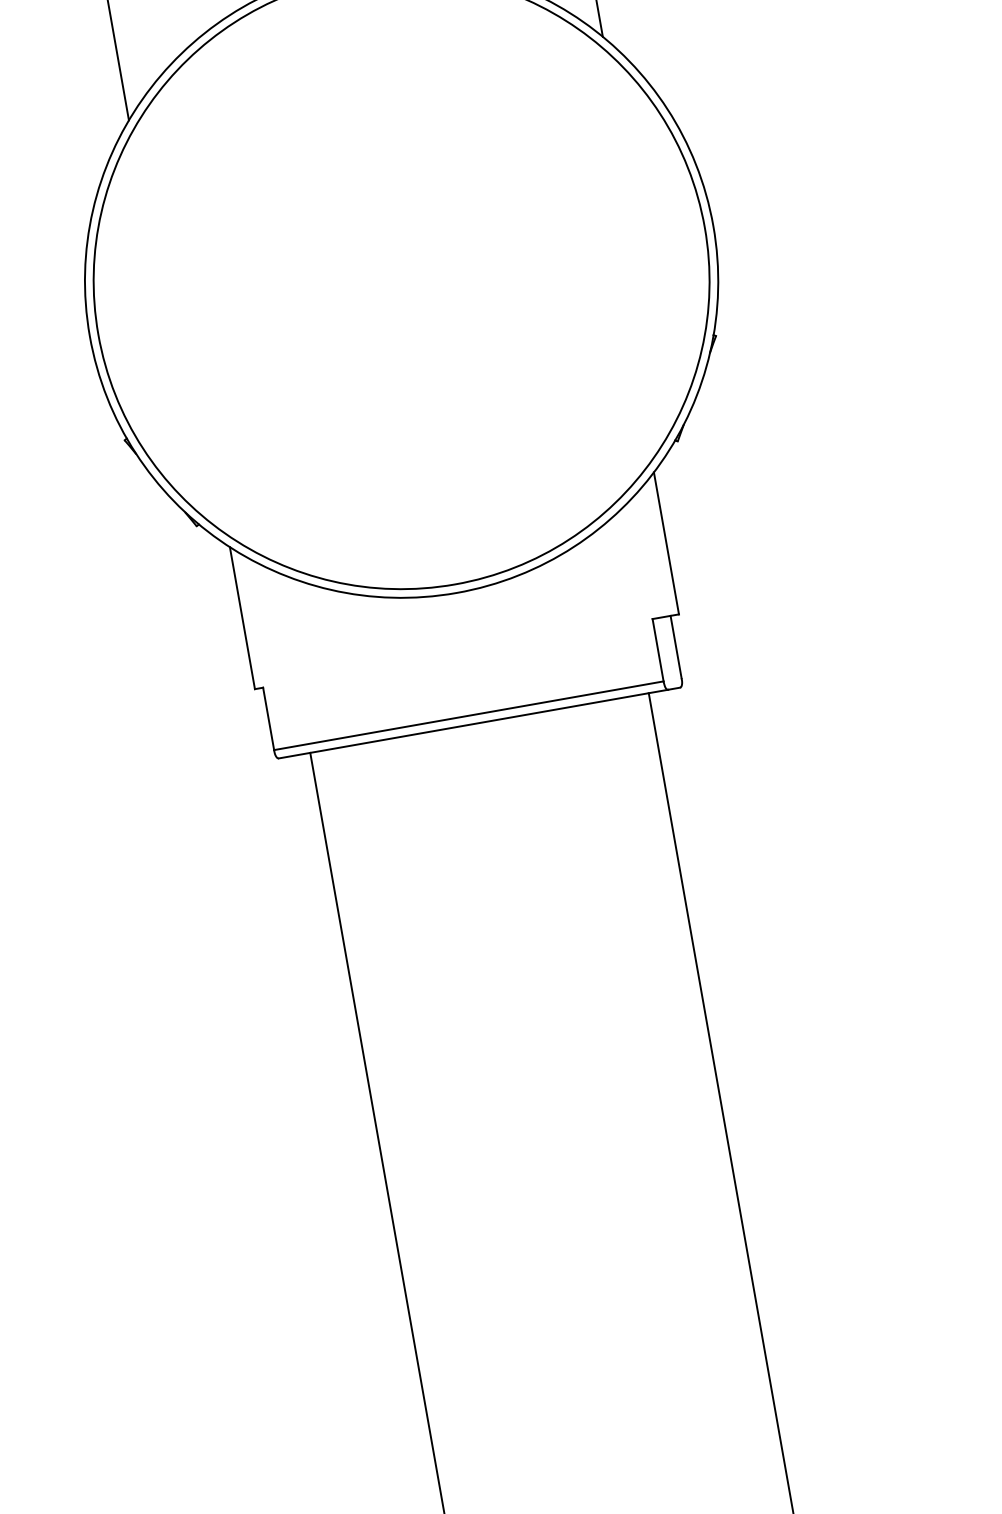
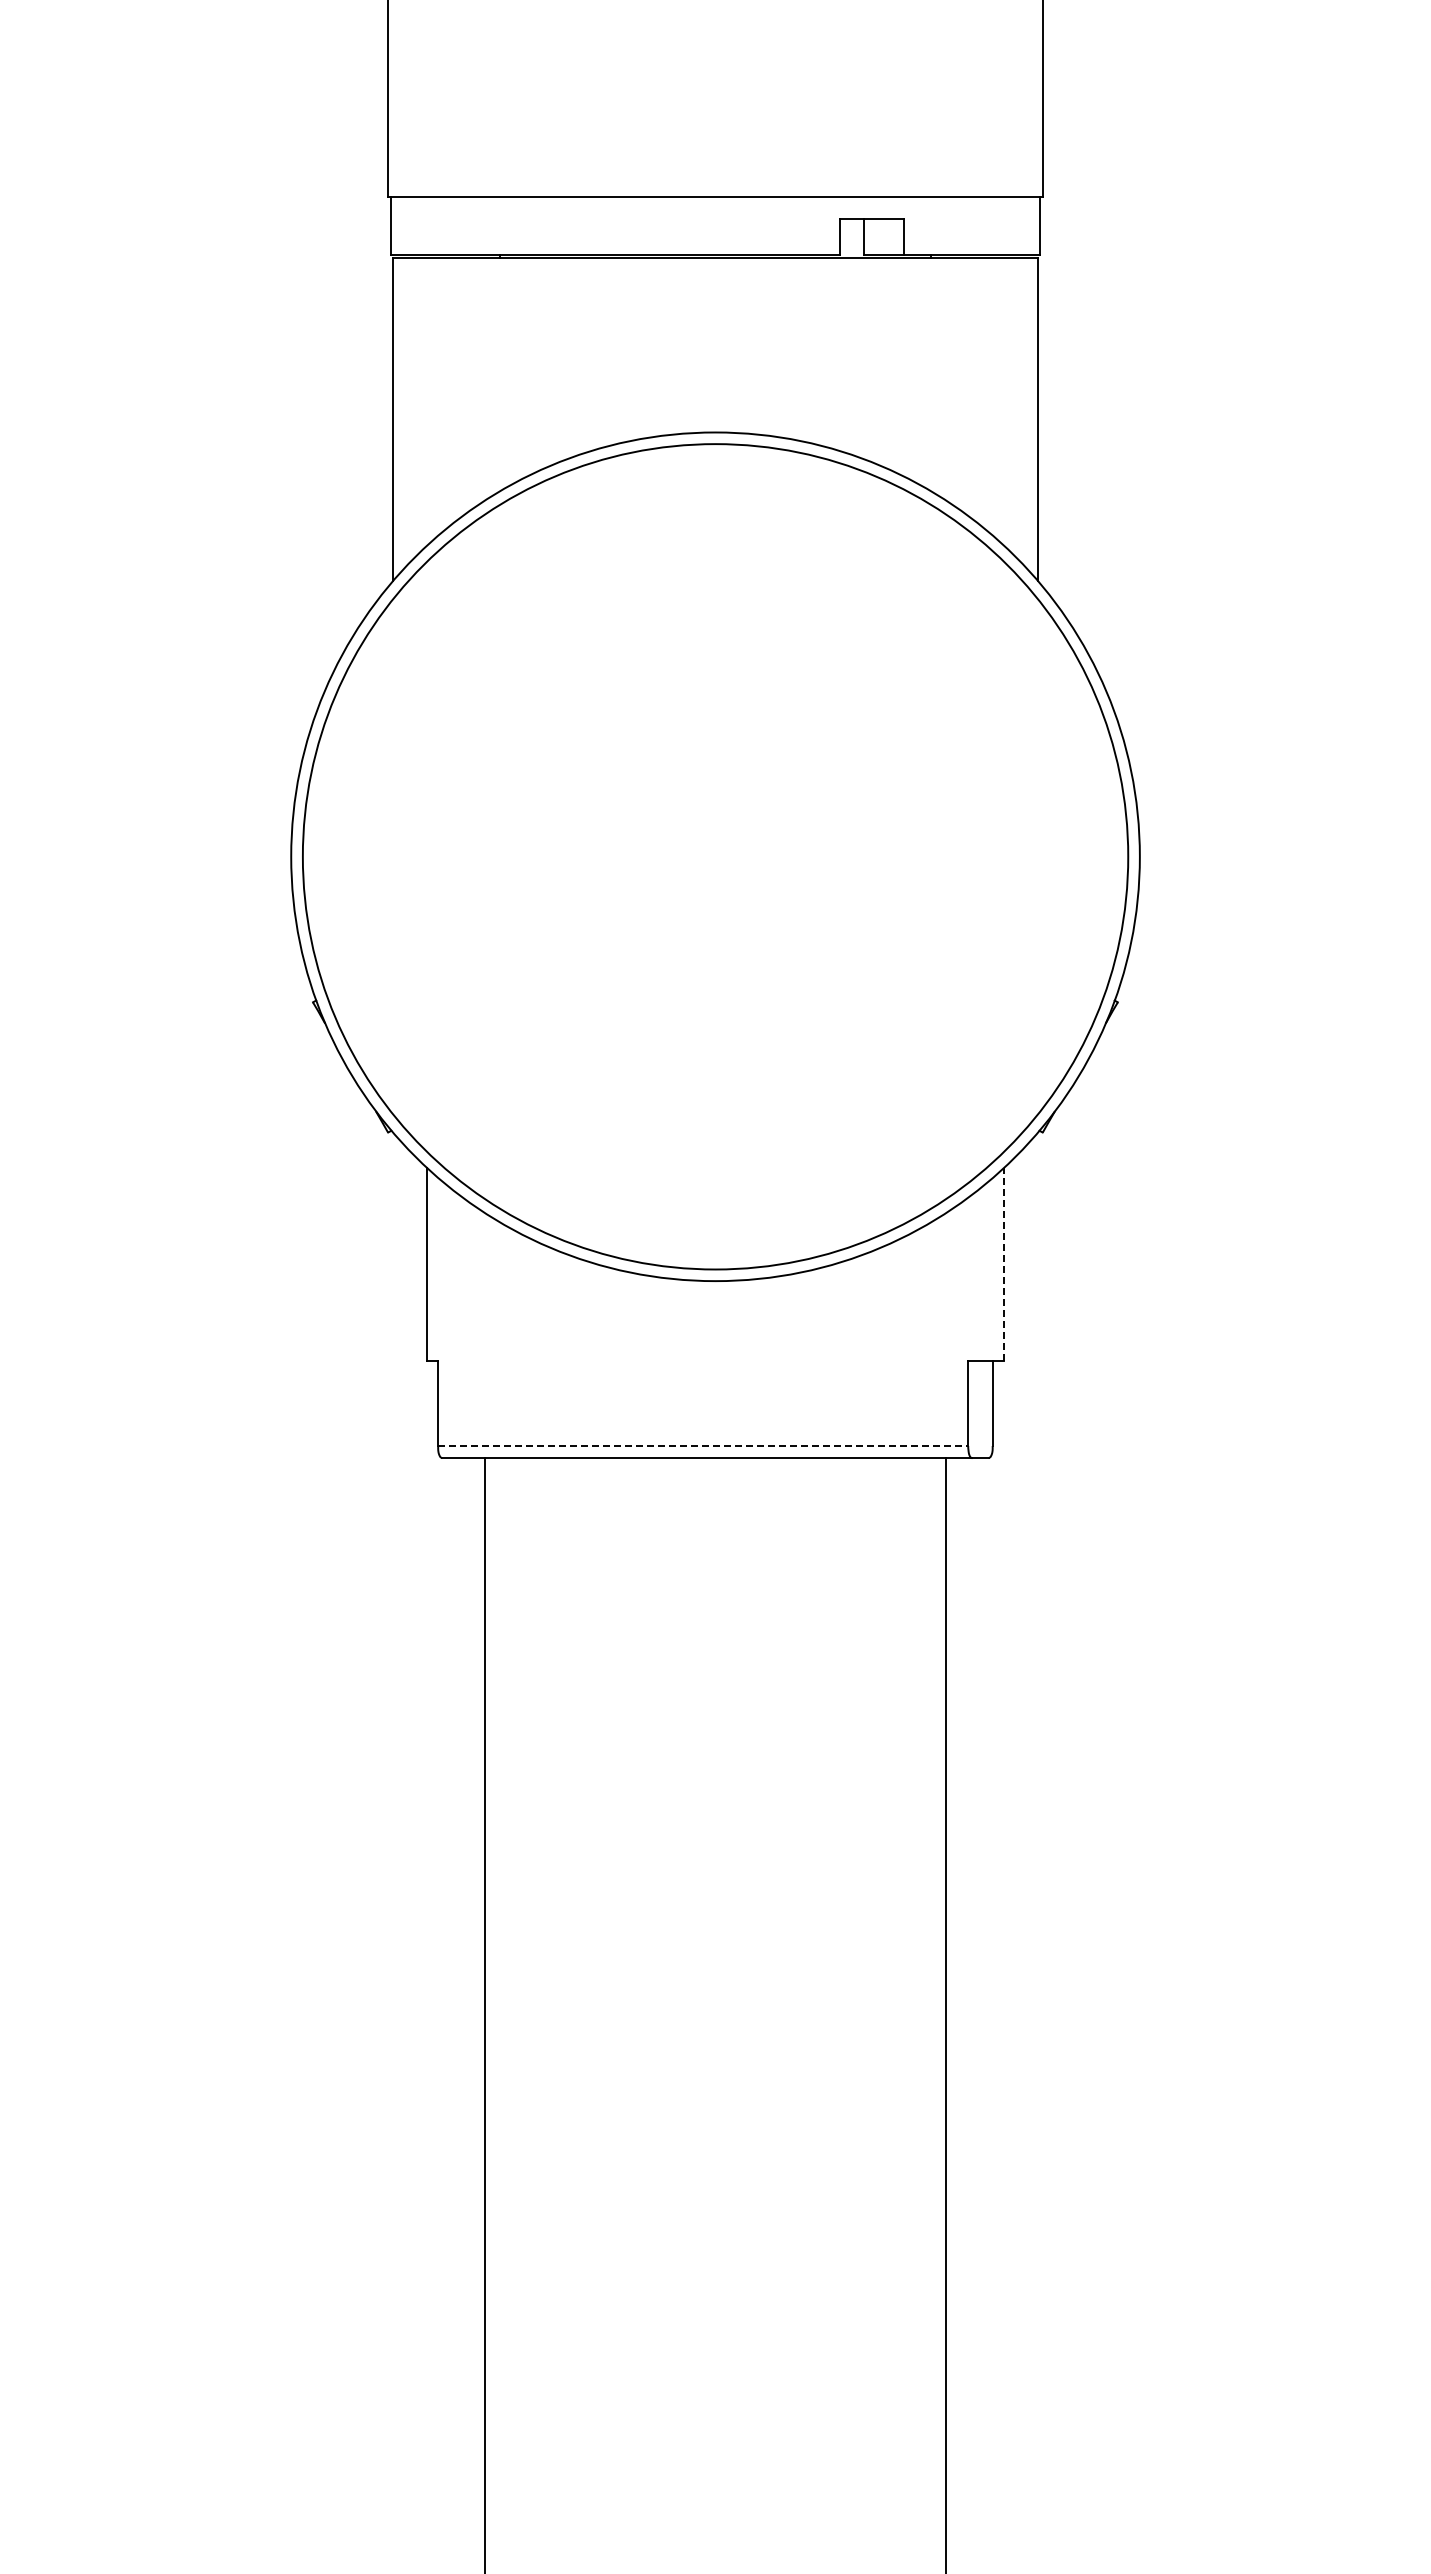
line: (666, 543) -> (1004, 1264), solid -> dashed
line: (469, 716) -> (703, 1446), solid -> dashed

